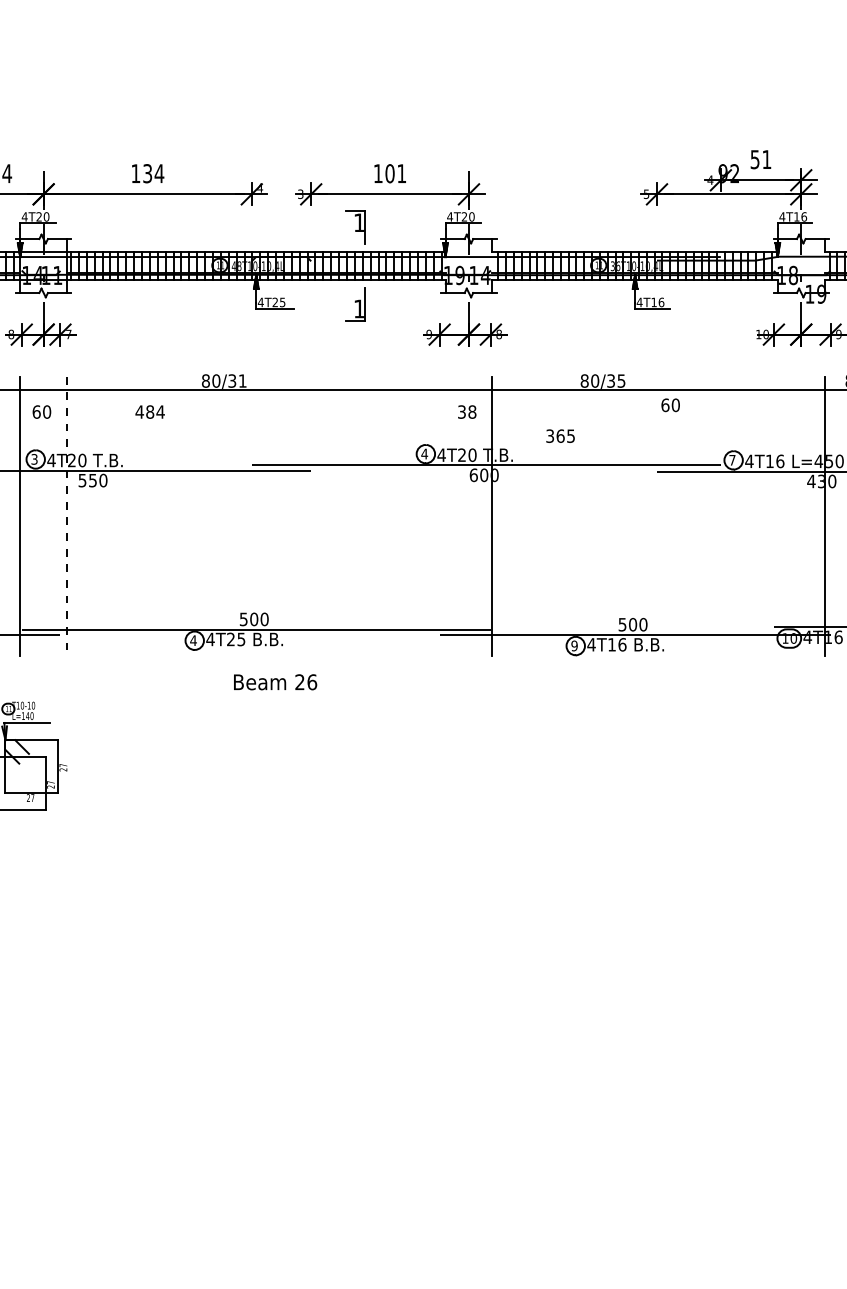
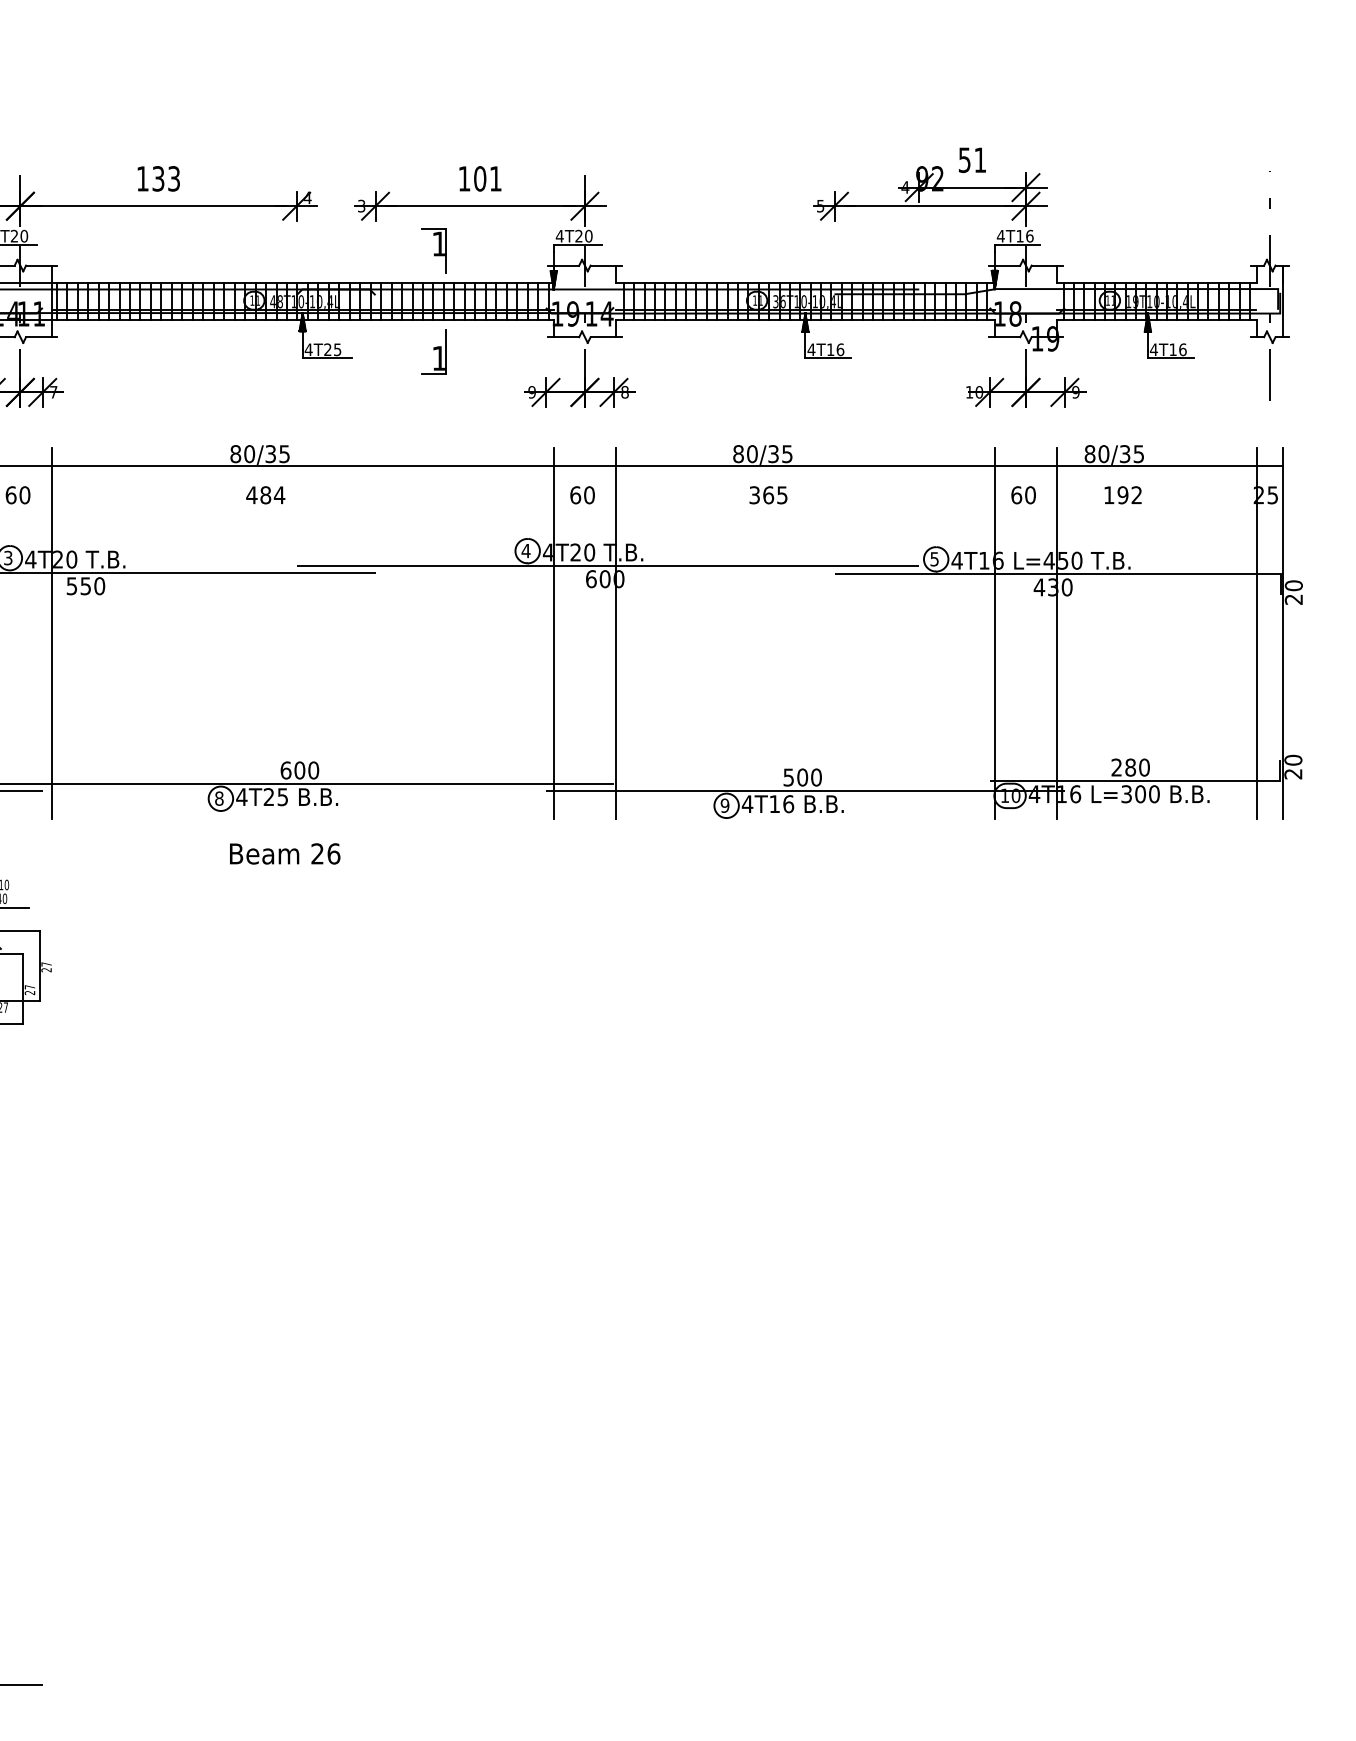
text: (159, 173) -> (173, 178), 134 -> 133
text: (242, 381) -> (284, 454), 80/31 -> 80/35
text: (670, 405) -> (1023, 495), moved
text: (149, 412) -> (265, 495), moved
text: (467, 412) -> (582, 495), 38 -> 60
text: (560, 436) -> (768, 495), moved
text: (732, 460) -> (934, 559), 7 -> 5
line: (67, 516) -> (51, 633), dashed -> solid
line: (445, 516) -> (553, 633), added
line: (777, 516) -> (994, 633), added
text: (243, 619) -> (285, 770), 500 -> 600
text: (192, 640) -> (218, 798), 4 -> 8
text: (275, 681) -> (285, 853), moved

